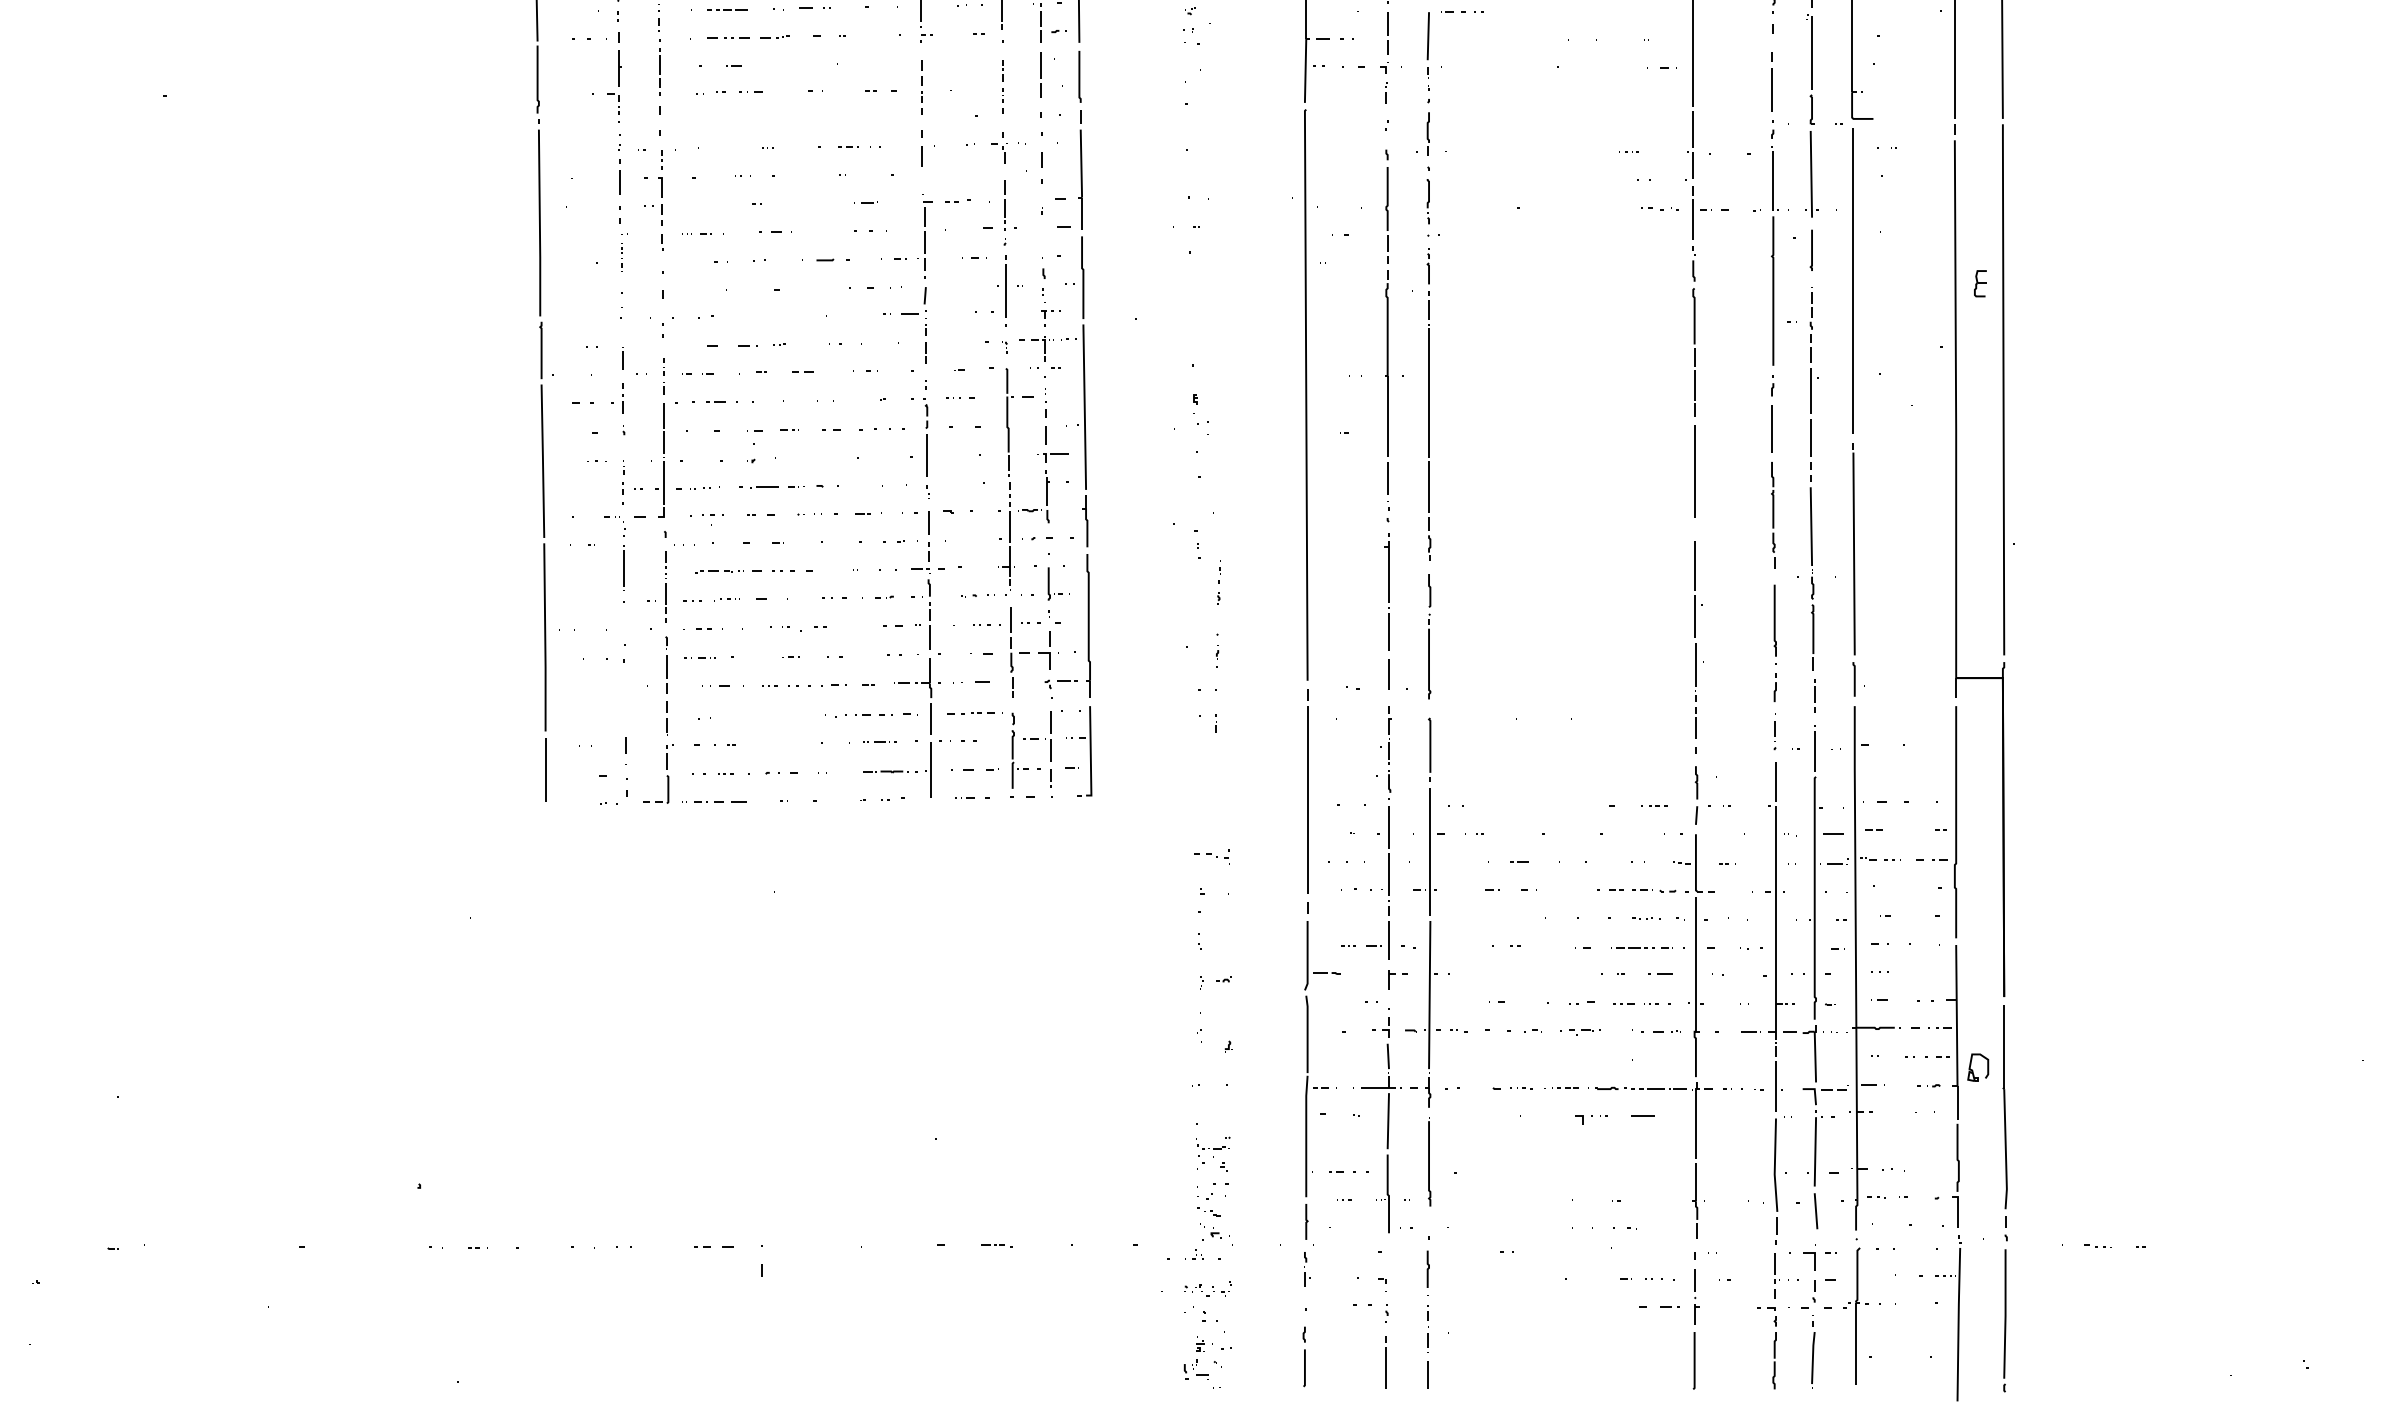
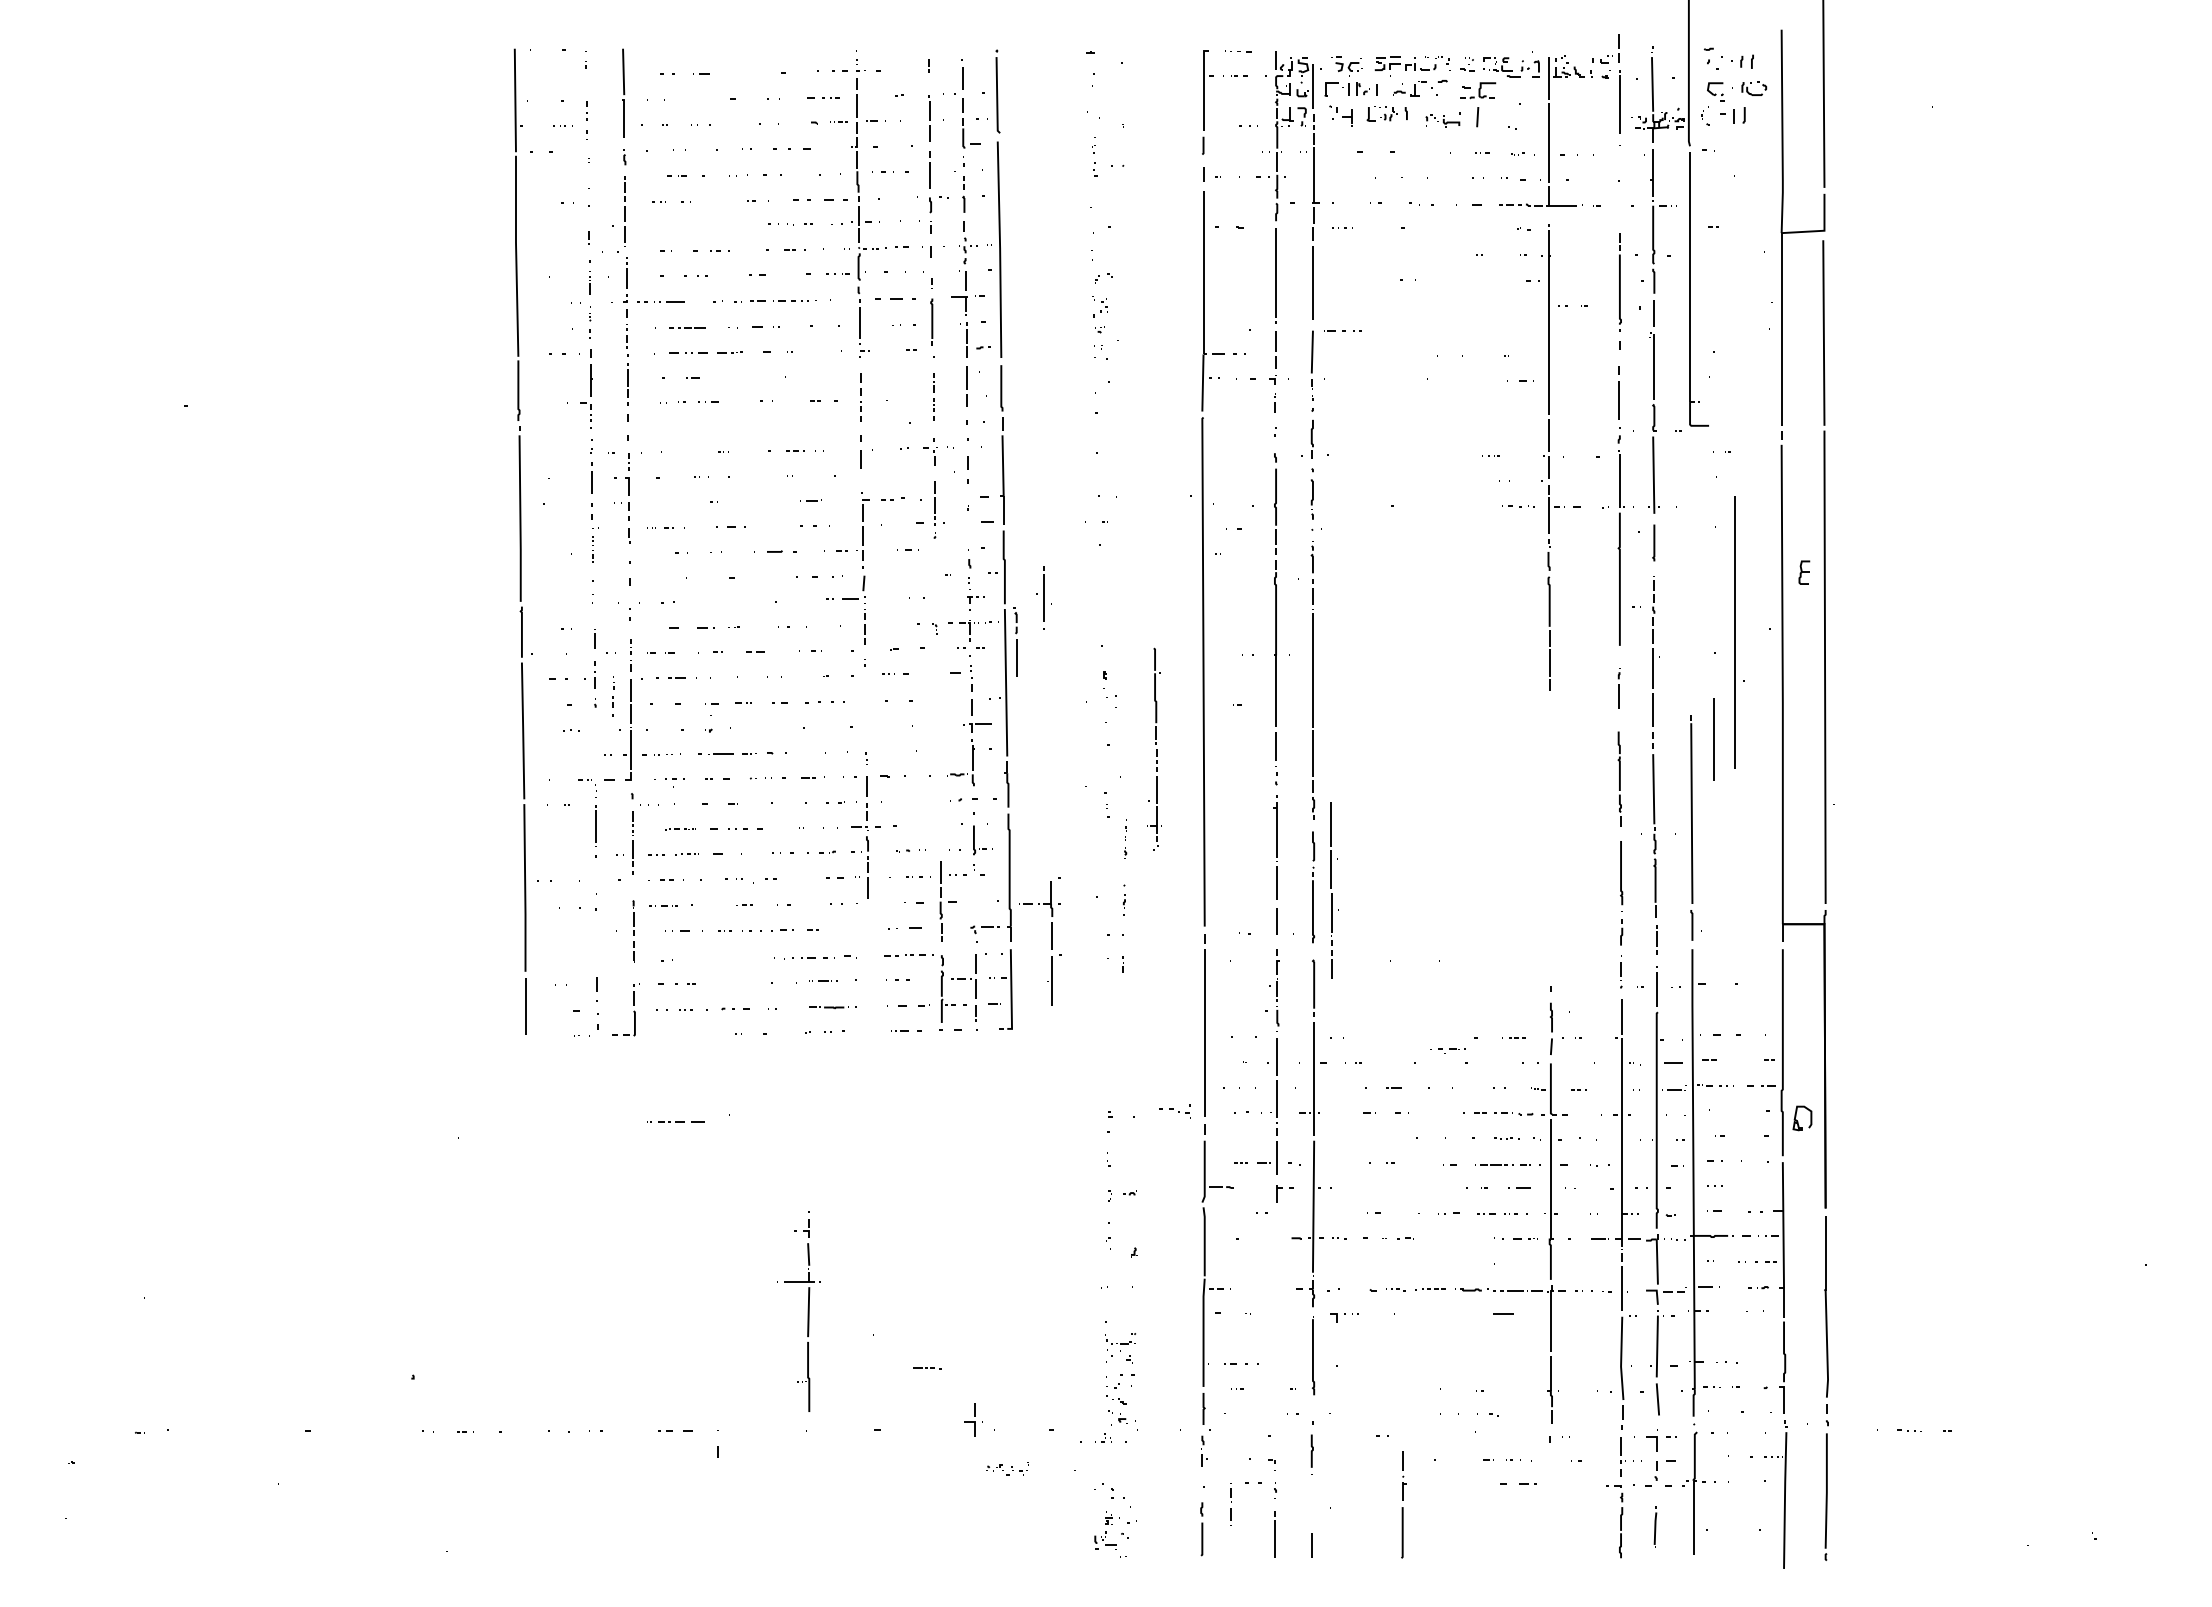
line: (1852, 281) -> (1734, 632), moved
part: (1002, 290) -> (1040, 597), moved
part: (1771, 413) -> (1618, 688), size x0.6
part: (925, 437) -> (1015, 641), moved
line: (1694, 470) -> (1713, 739), moved
part: (1006, 480) -> (1154, 748), moved
part: (624, 482) -> (613, 696), moved
part: (719, 571) -> (680, 829), size x0.7
part: (1698, 640) -> (1334, 890), moved
part: (1048, 650) -> (973, 1419), moved
part: (666, 686) -> (633, 931), size x0.7
part: (930, 725) -> (1051, 941), moved
line: (713, 801) -> (675, 1121), moved
part: (1211, 856) -> (1174, 1111), moved
part: (1579, 1031) -> (1447, 1050), moved
part: (1978, 1067) -> (1802, 1118), moved
part: (1591, 1119) -> (1344, 1317), moved
part: (1387, 1120) -> (807, 1311), moved
part: (996, 1246) -> (927, 1368), moved
part: (1207, 1288) -> (1007, 1468), moved
part: (1427, 1329) -> (1230, 1504), moved
part: (1695, 1329) -> (1403, 1504), moved
part: (1813, 1351) -> (1655, 1524), size x0.7

